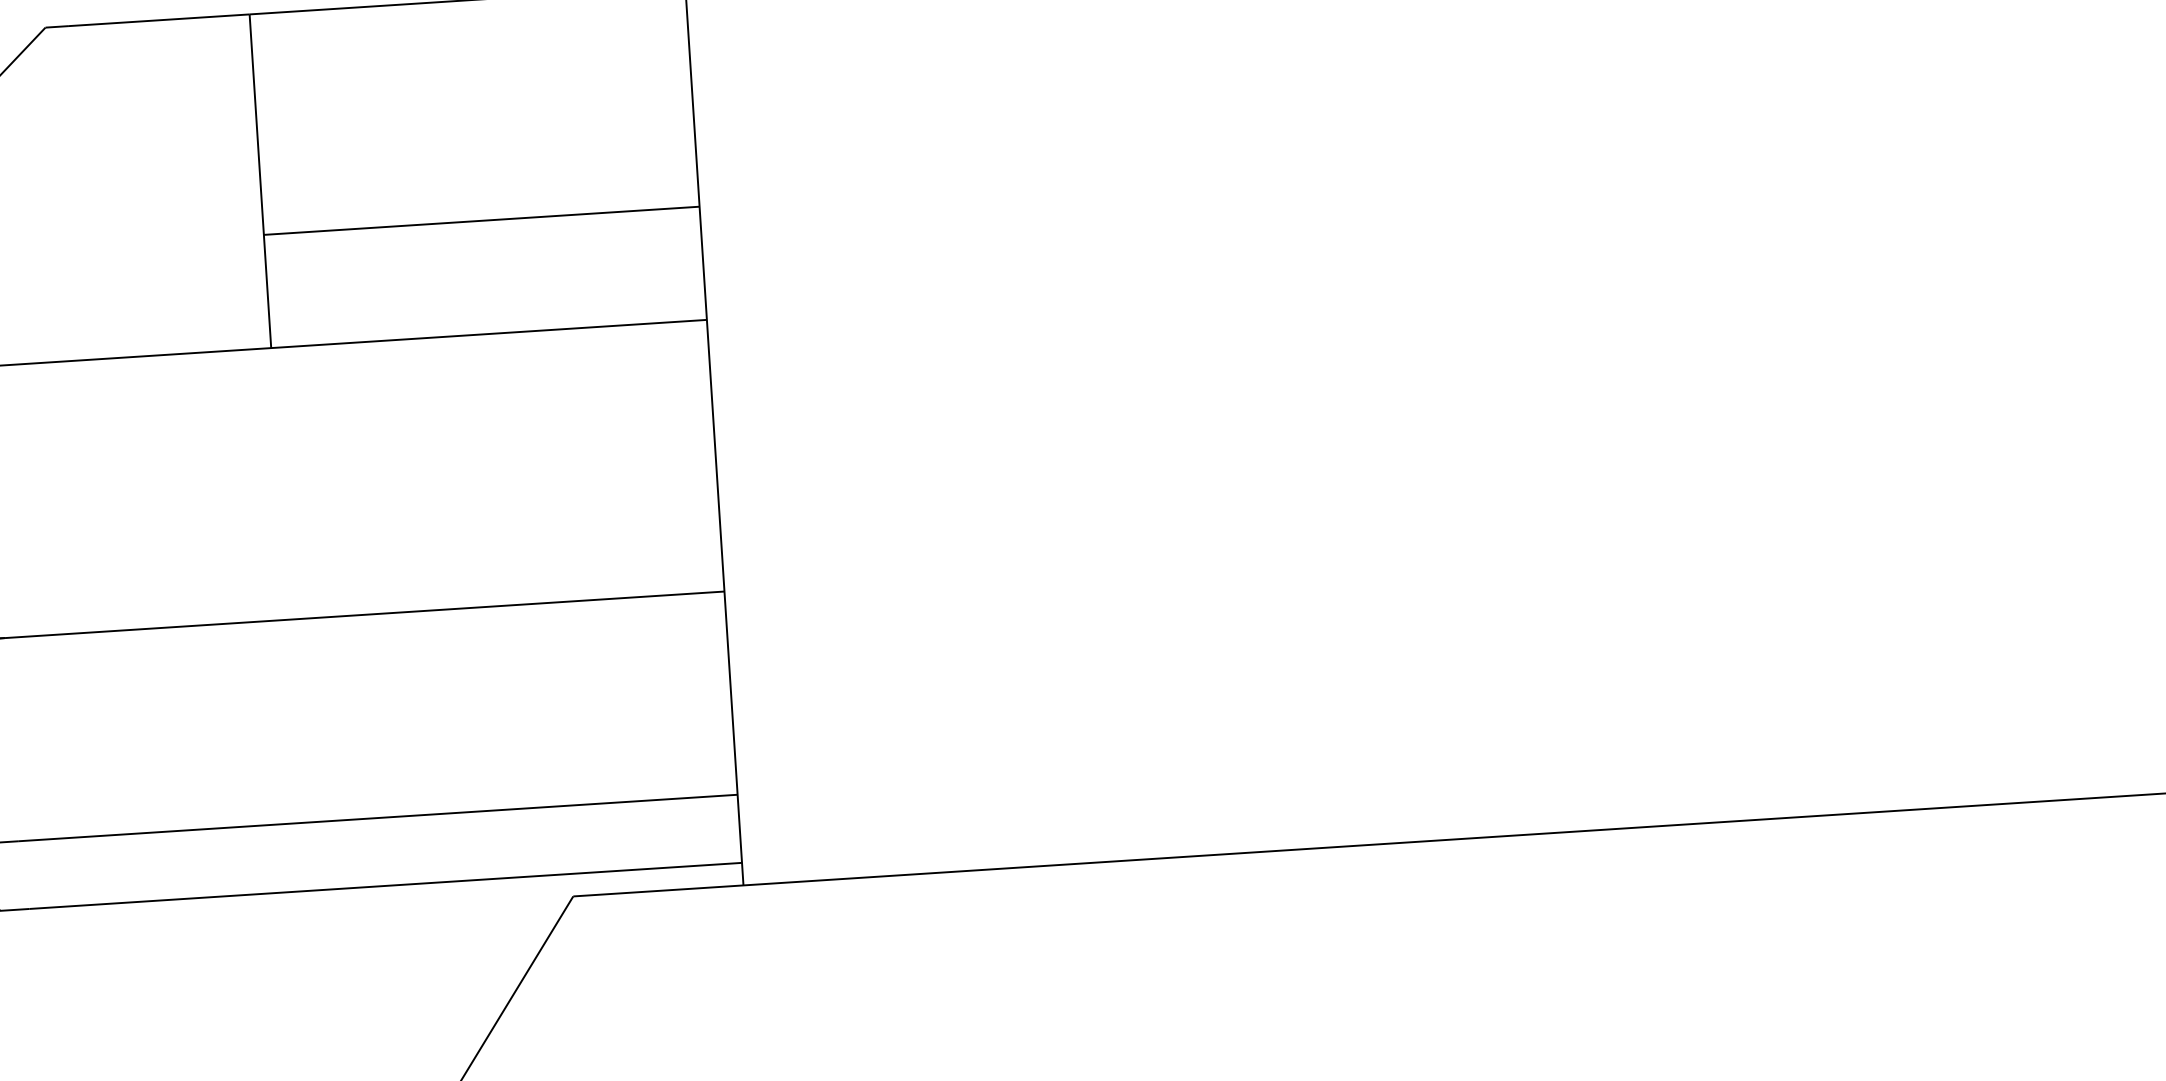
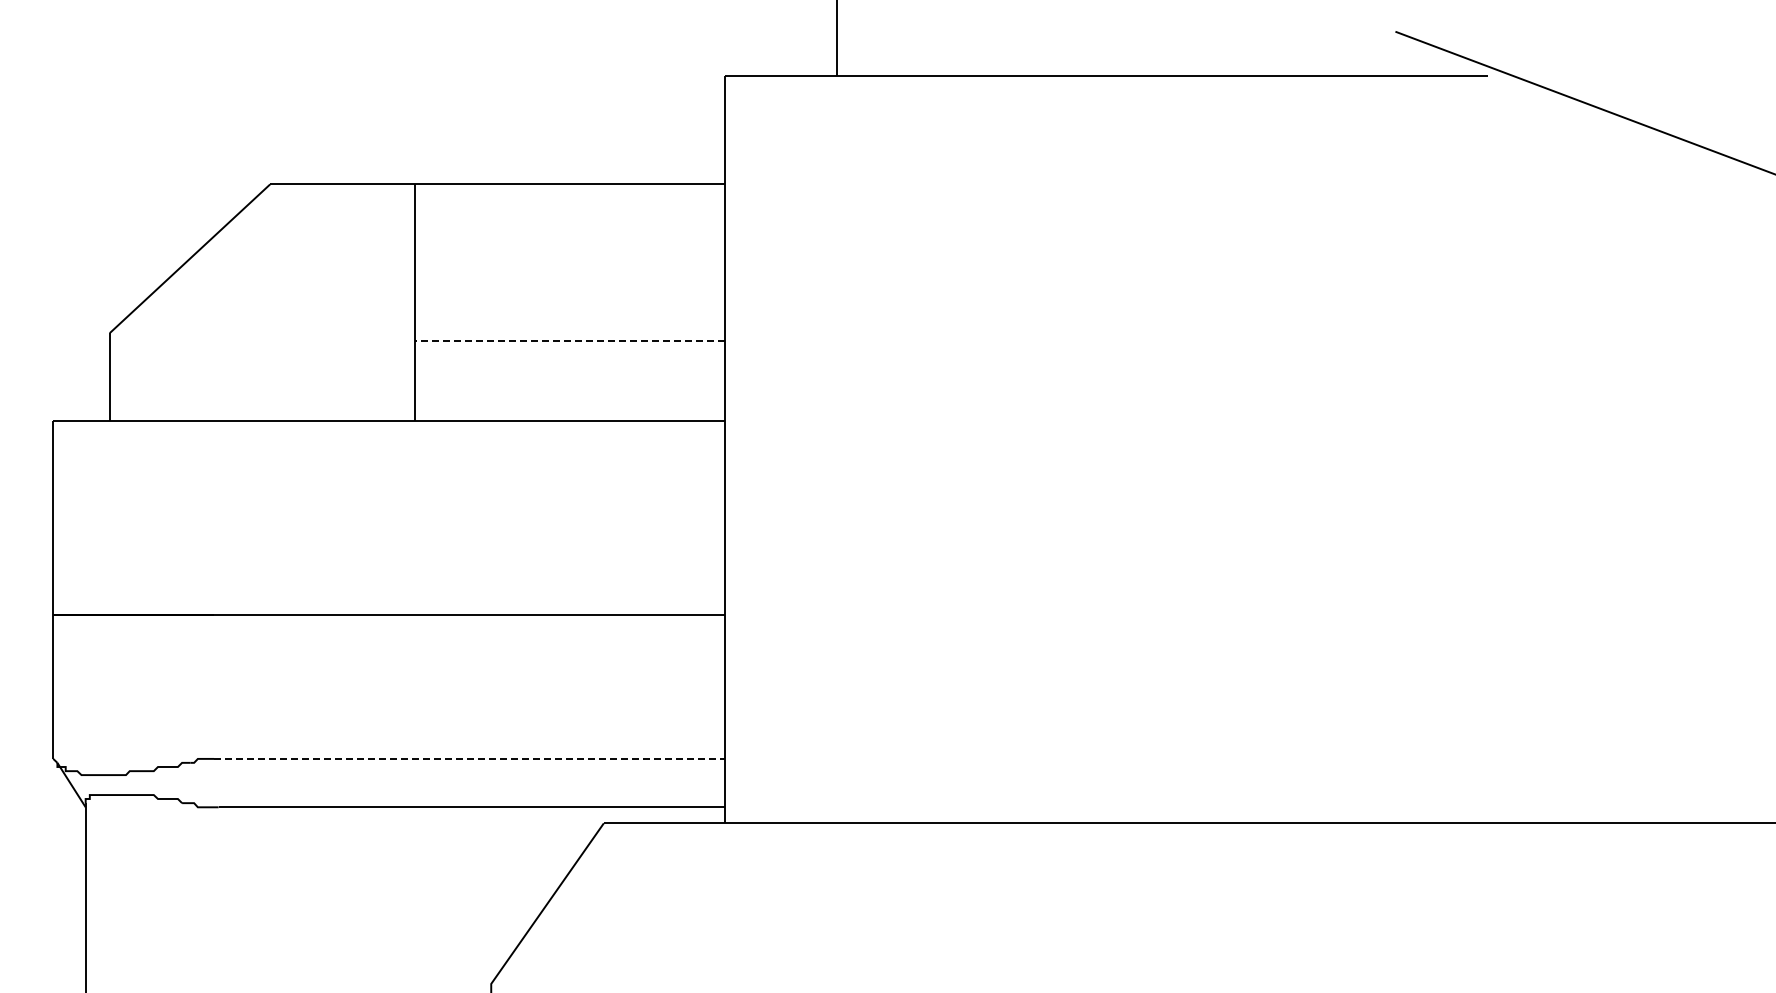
line: (481, 221) -> (569, 341), solid -> dashed
line: (378, 817) -> (469, 758), solid -> dashed

